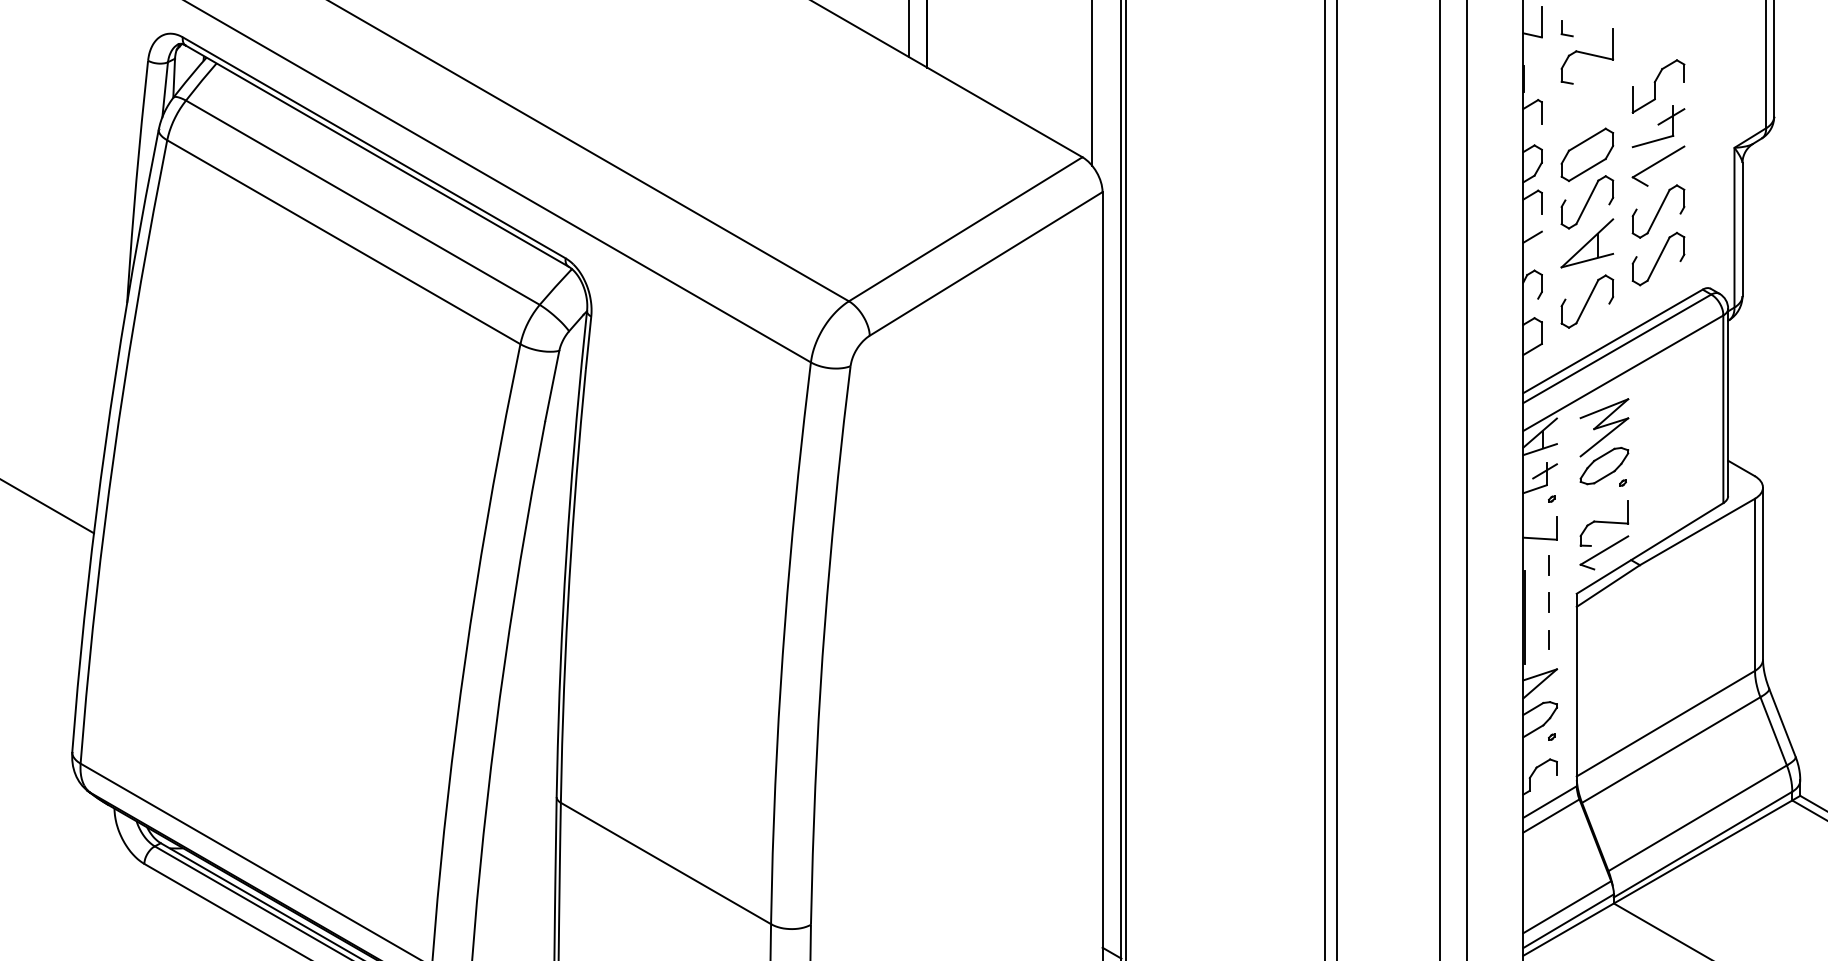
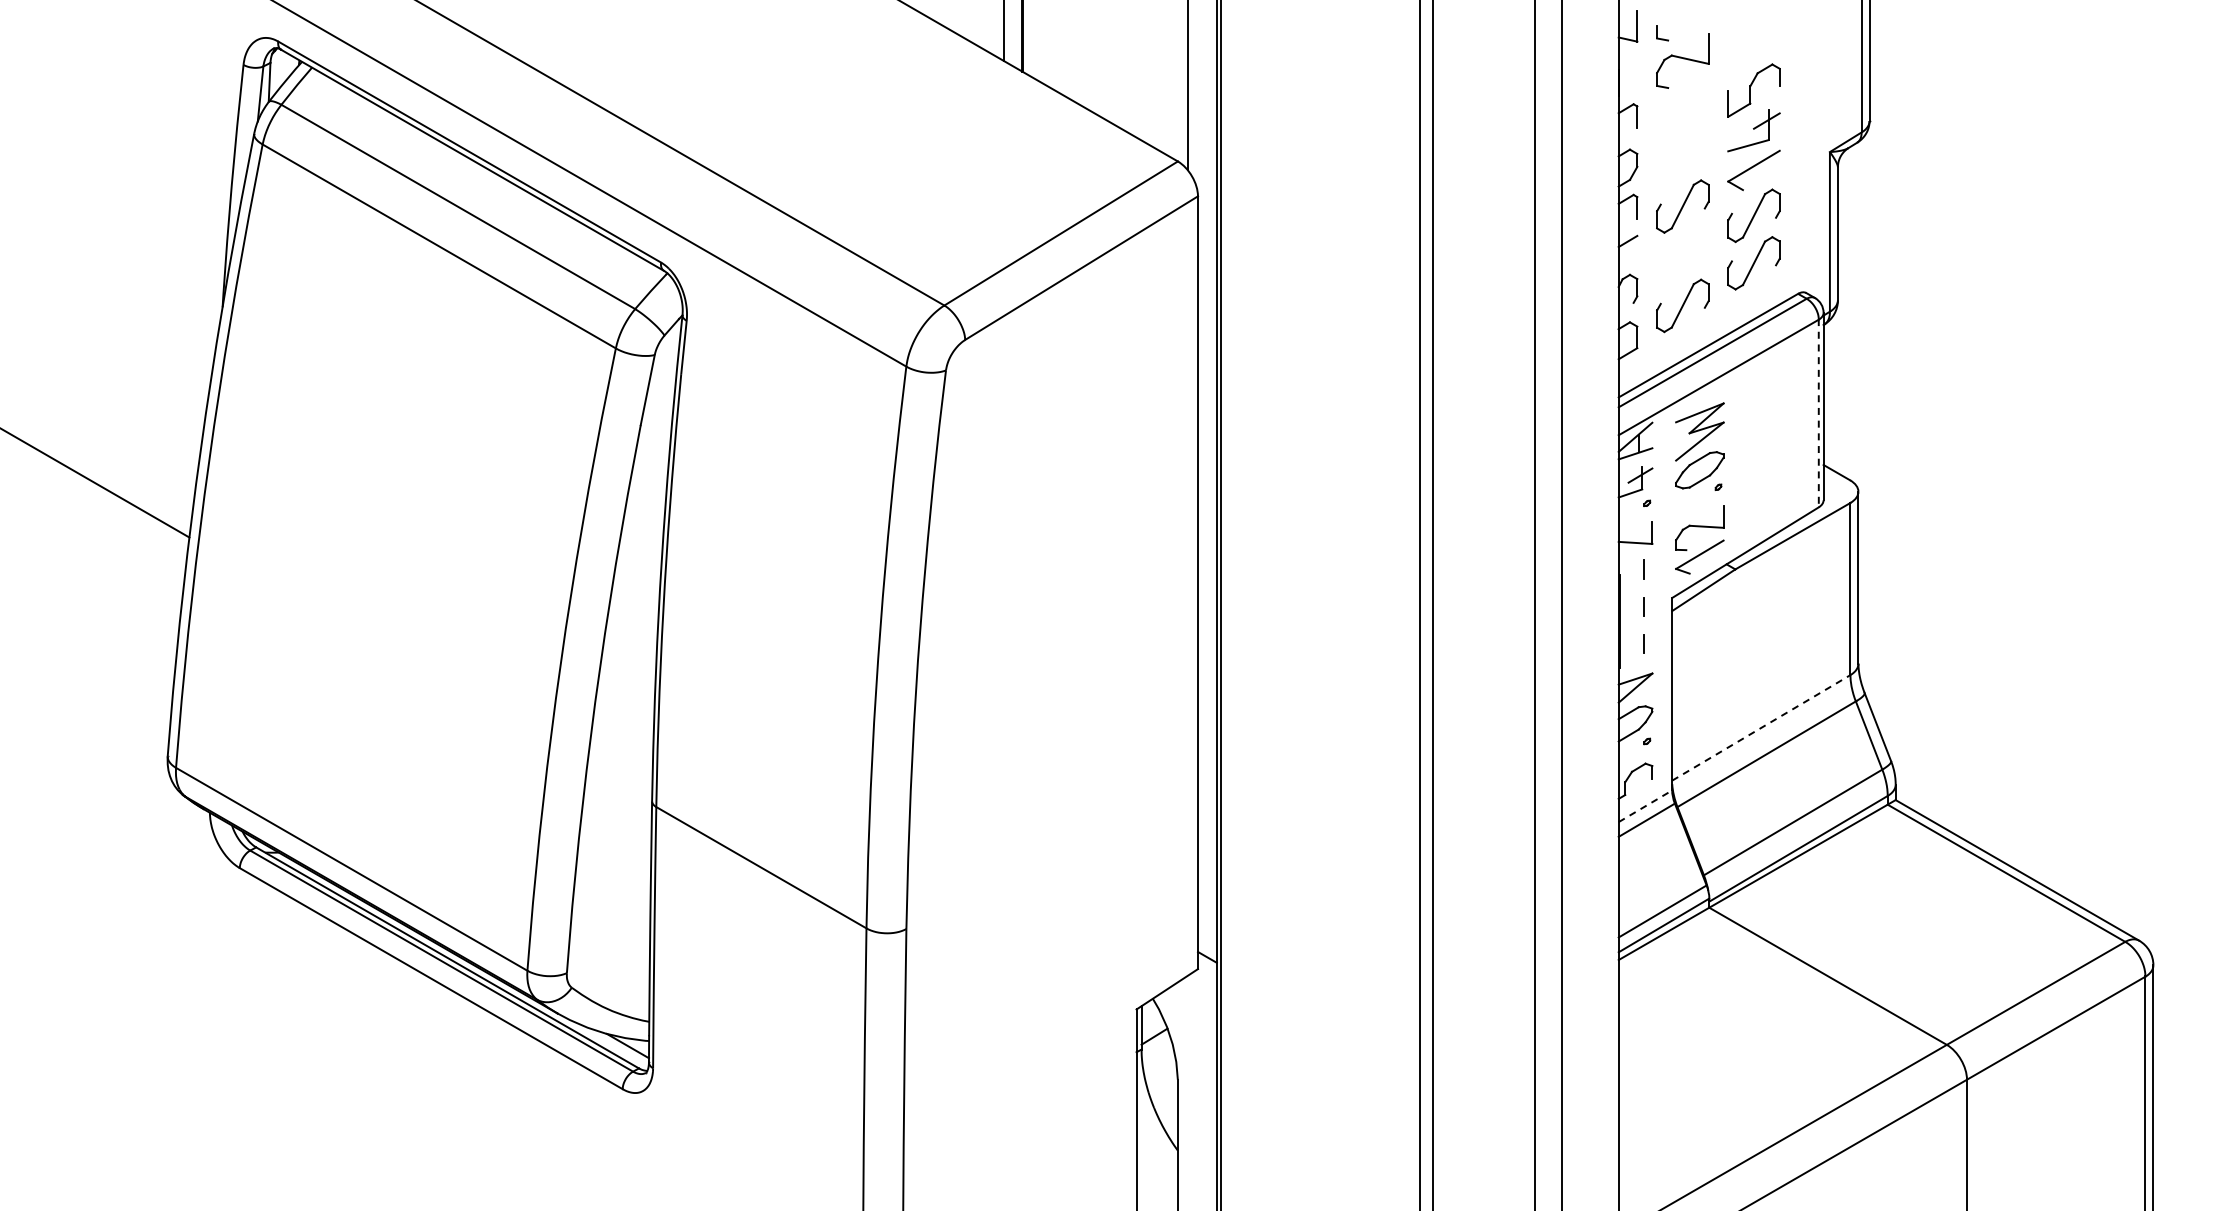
part: (1587, 154) -> (1682, 158), removed
part: (1587, 243) -> (1682, 247), removed
line: (1723, 409) -> (1818, 413), solid -> dashed
line: (1666, 723) -> (1761, 727), solid -> dashed
line: (1550, 802) -> (1645, 806), solid -> dashed

